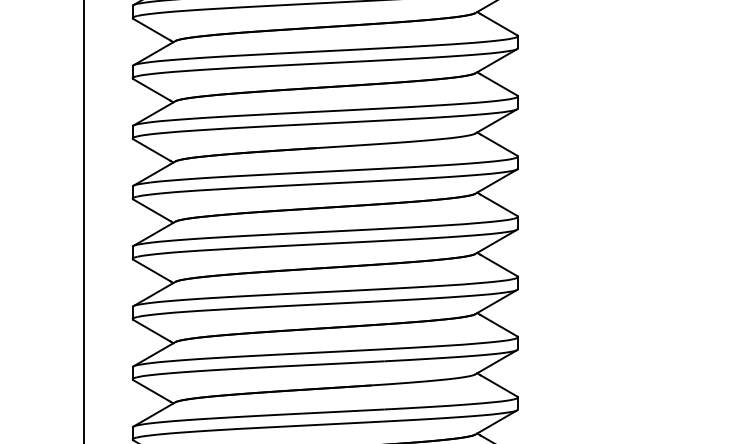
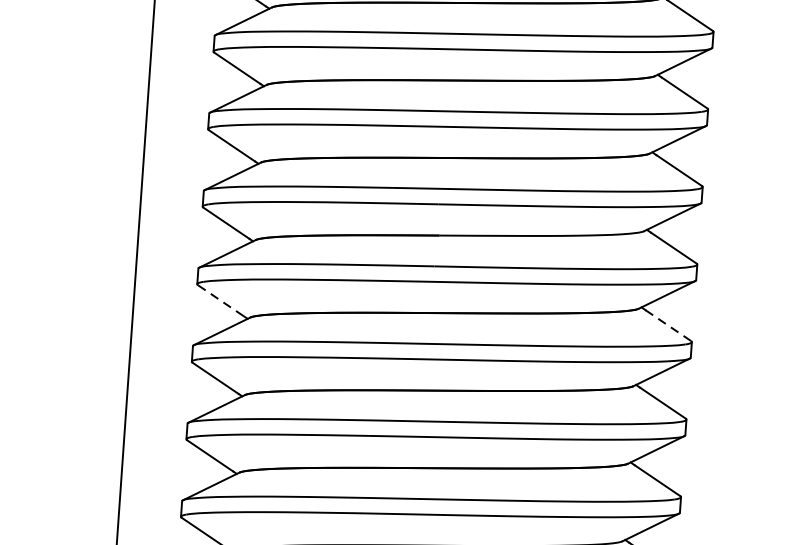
line: (498, 205) -> (667, 325), solid -> dashed
line: (152, 210) -> (221, 301), solid -> dashed

